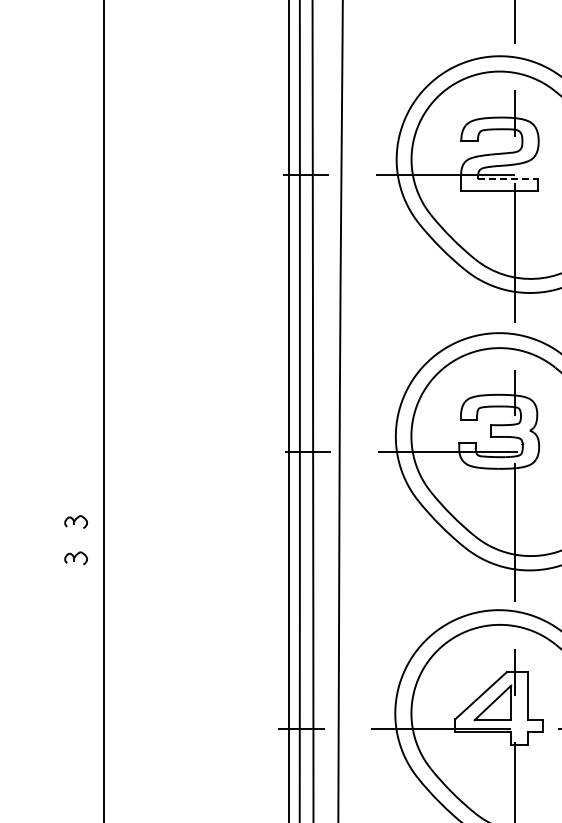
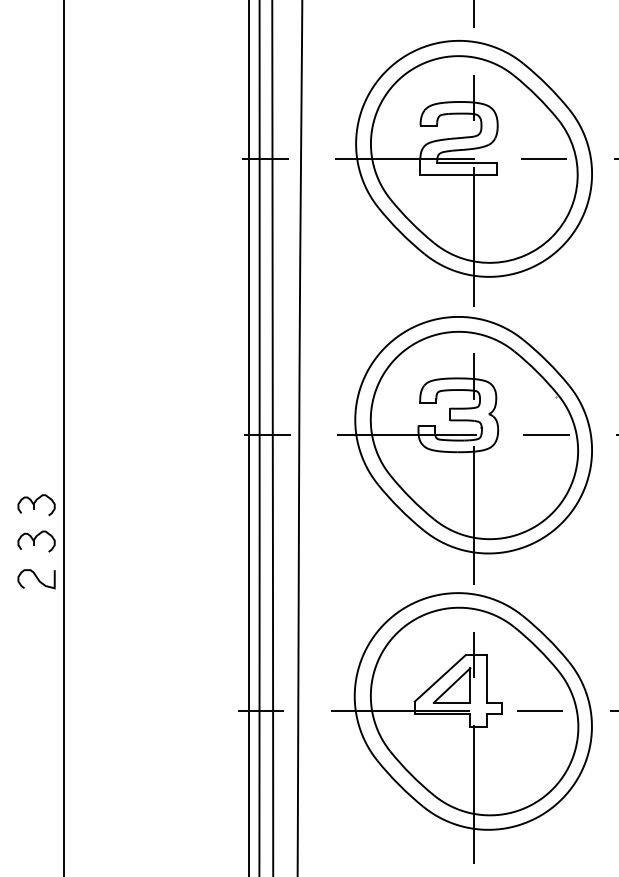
line: (508, 179) -> (467, 163), dashed -> solid
part: (76, 522) -> (36, 505), size x1.67
part: (76, 558) -> (36, 541), size x1.67
curve: (76, 595) -> (36, 578), added

